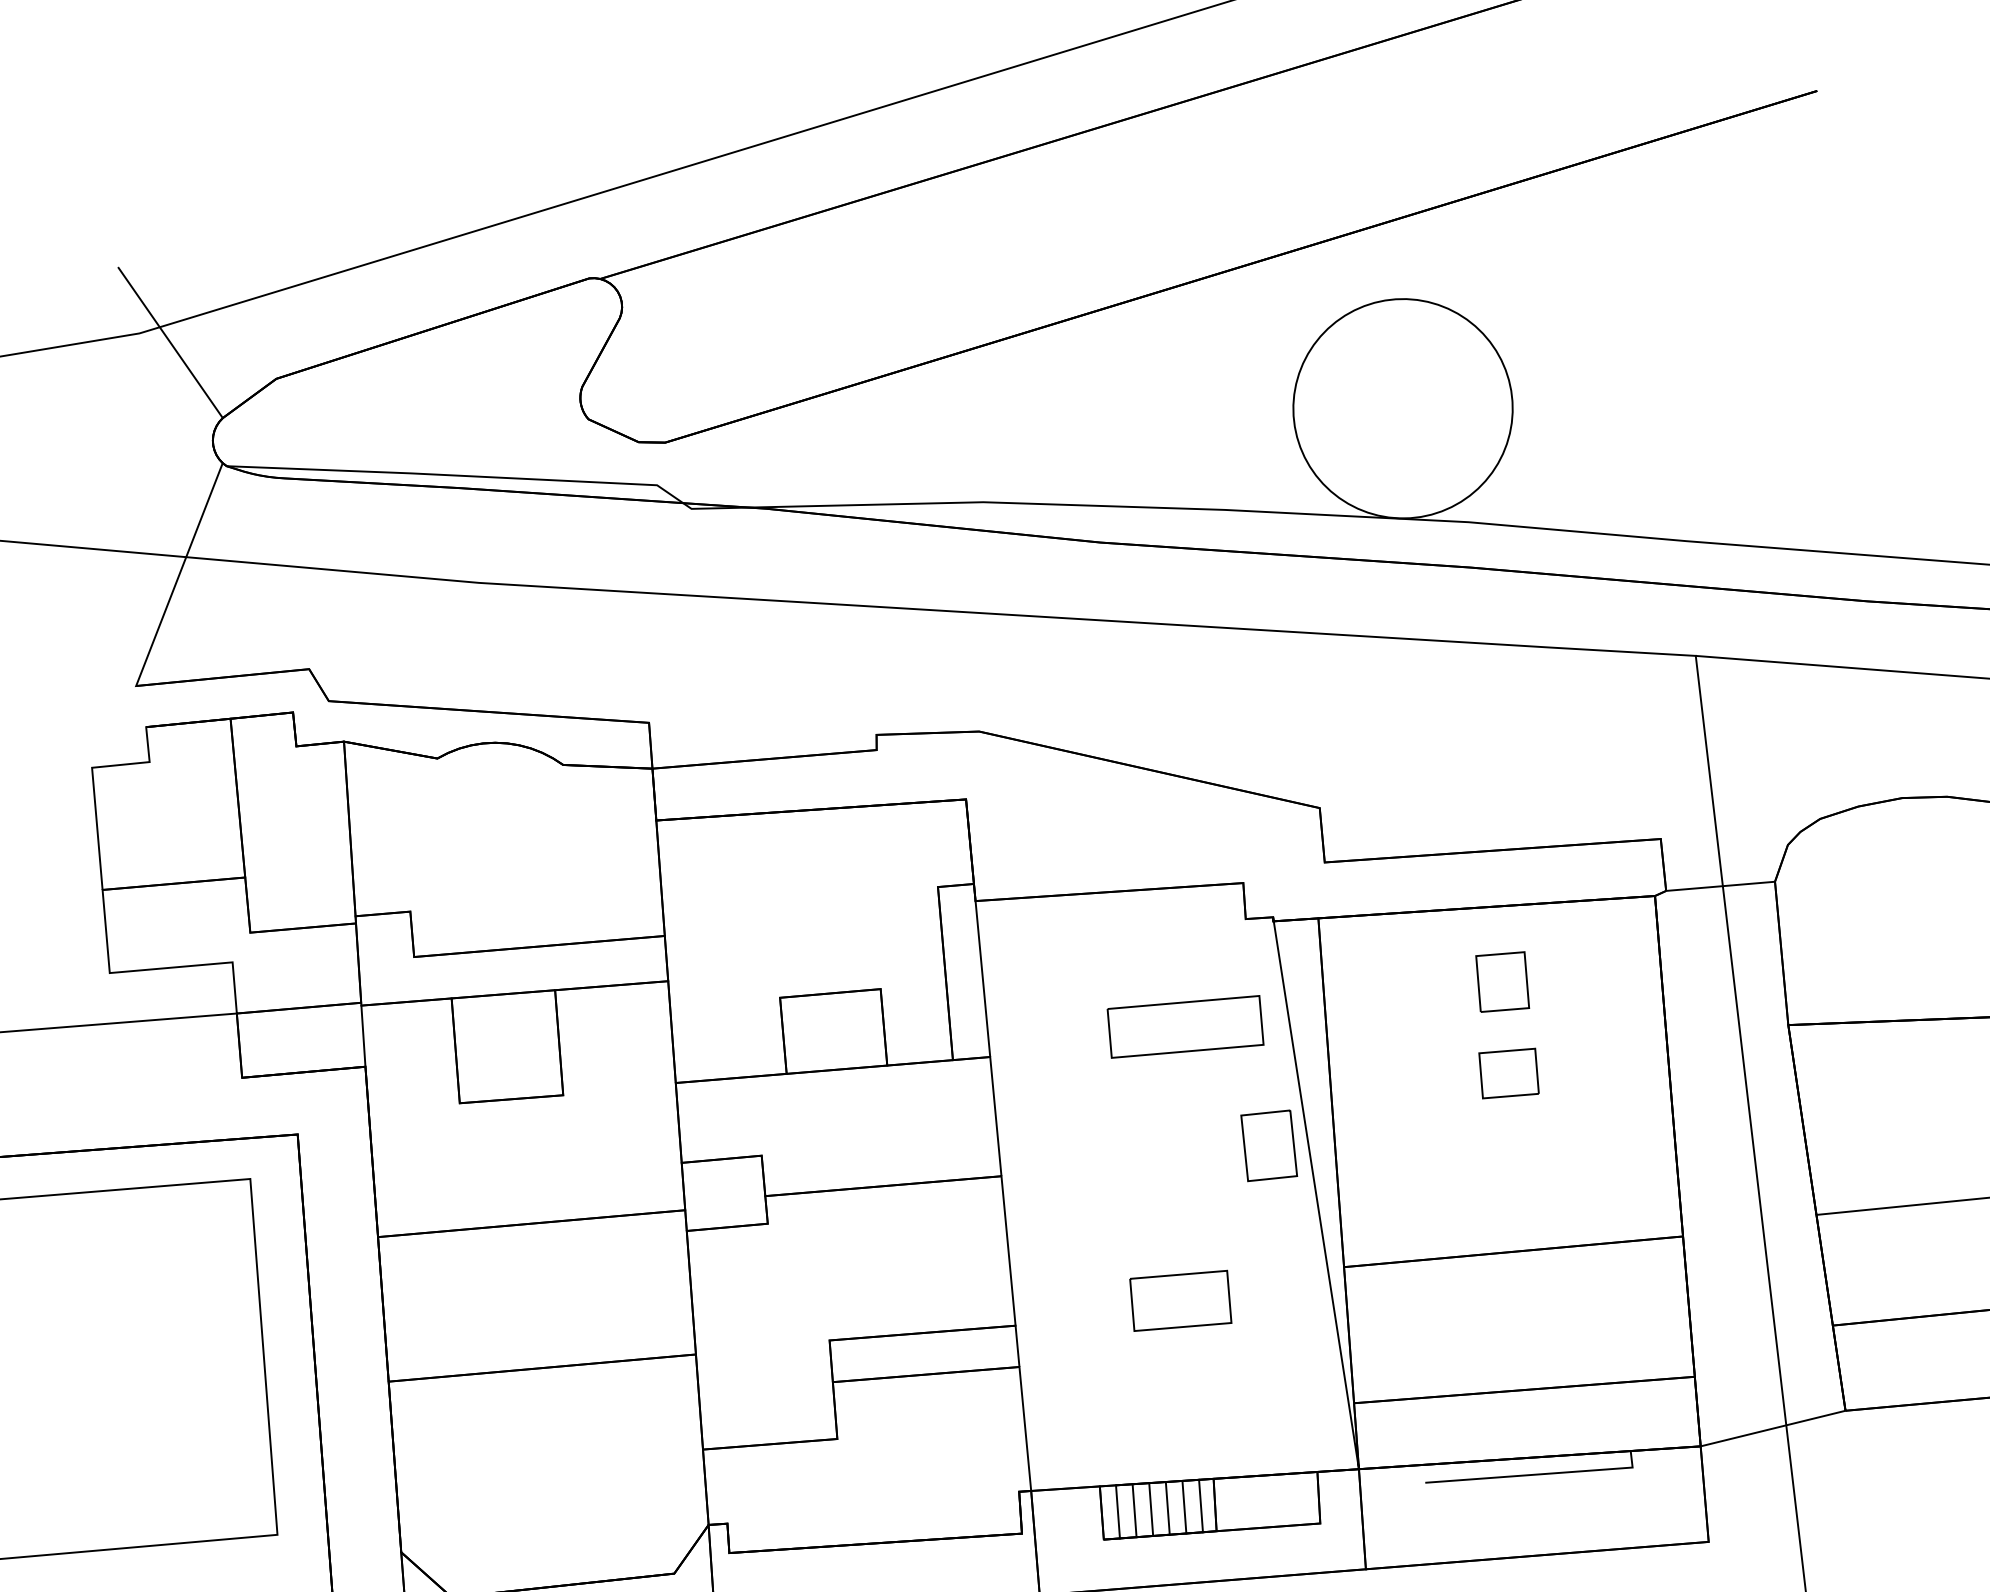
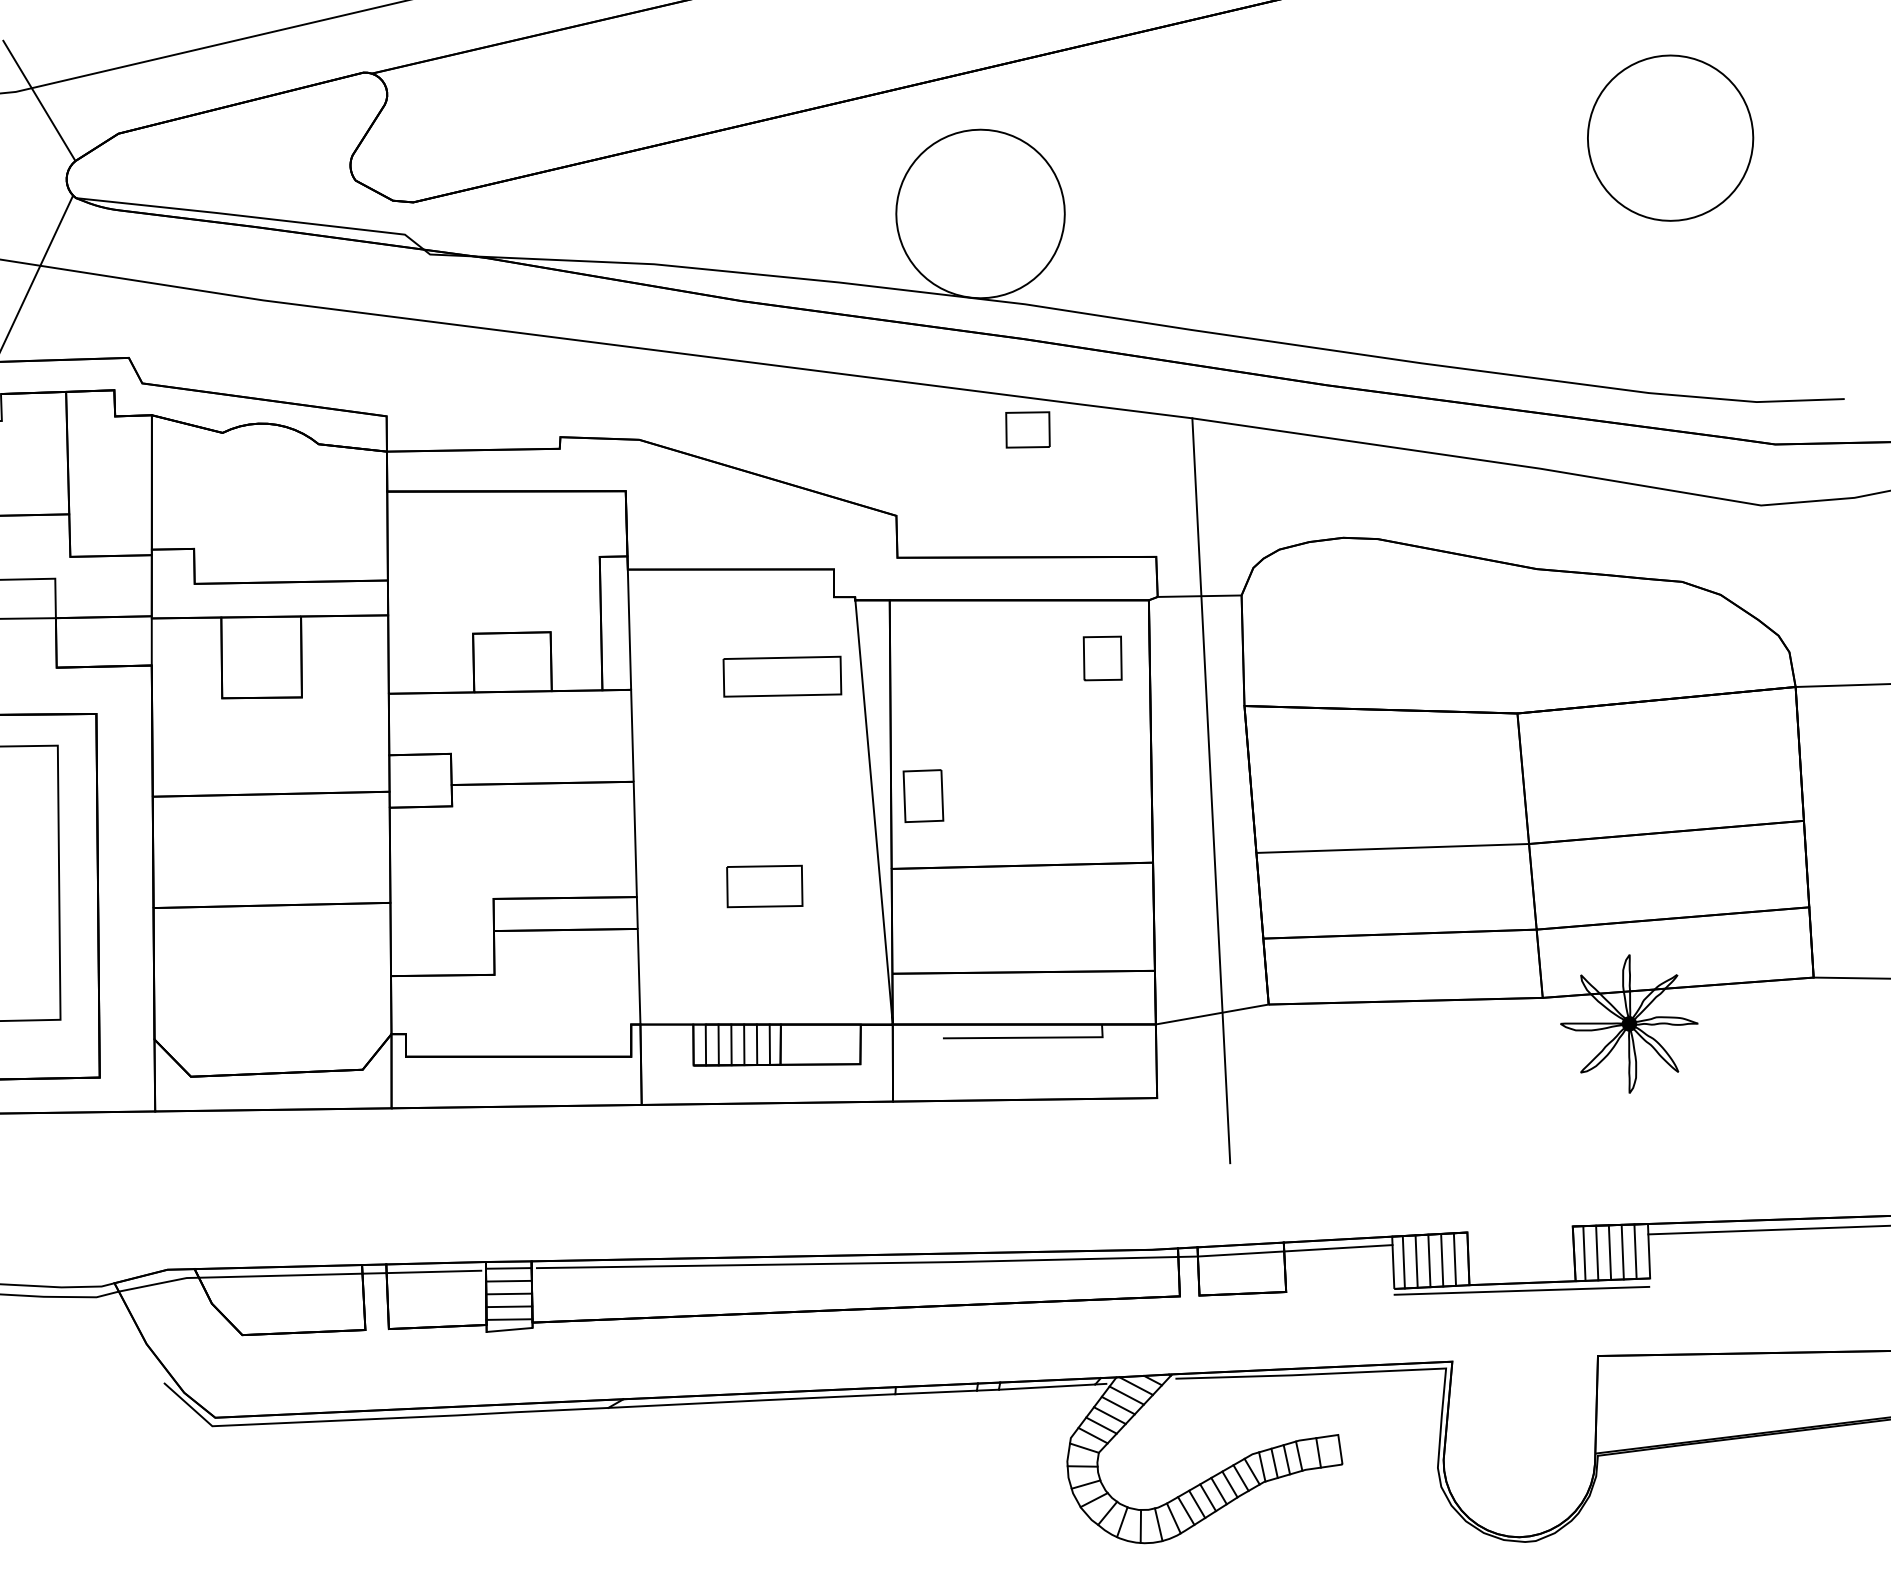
part: (1502, 982) -> (1102, 658), moved
part: (1508, 1073) -> (1027, 429), moved
part: (1269, 1145) -> (923, 795), moved

